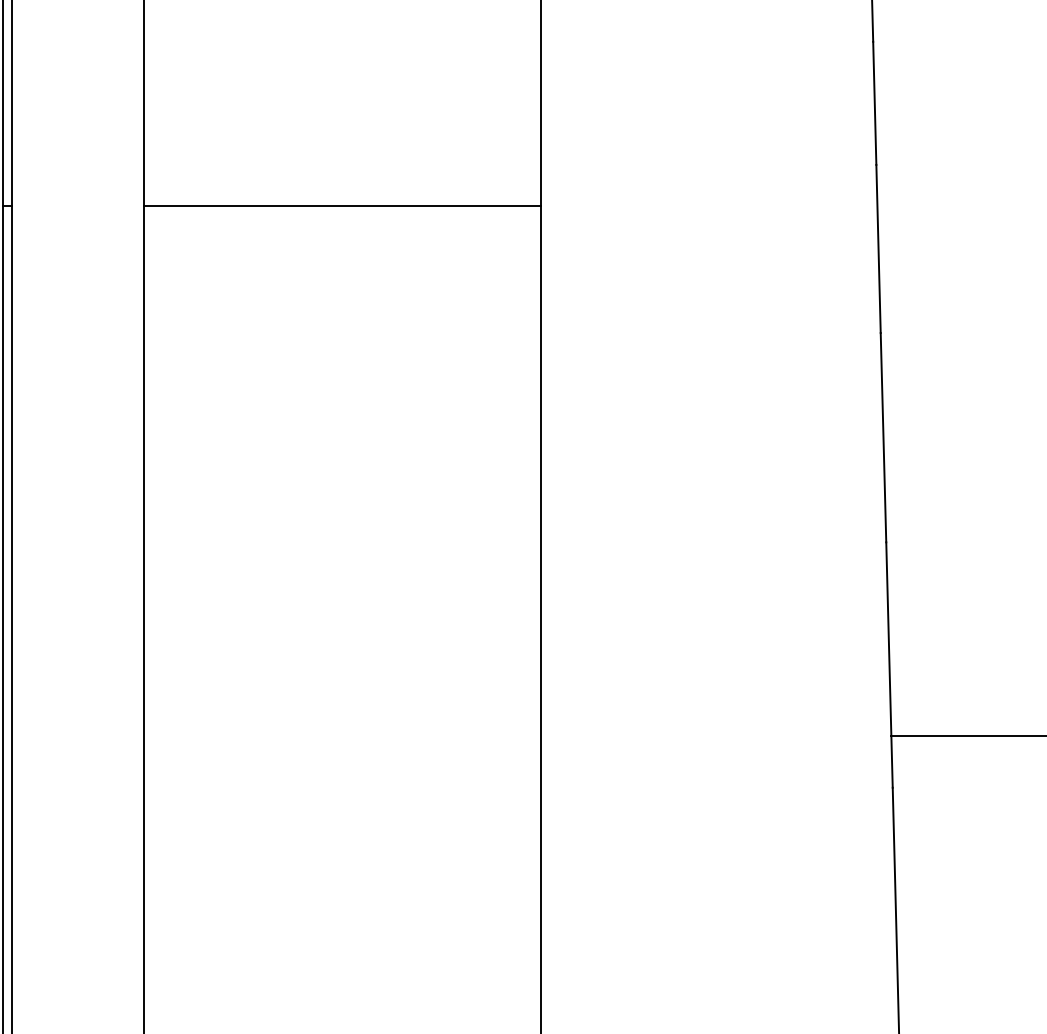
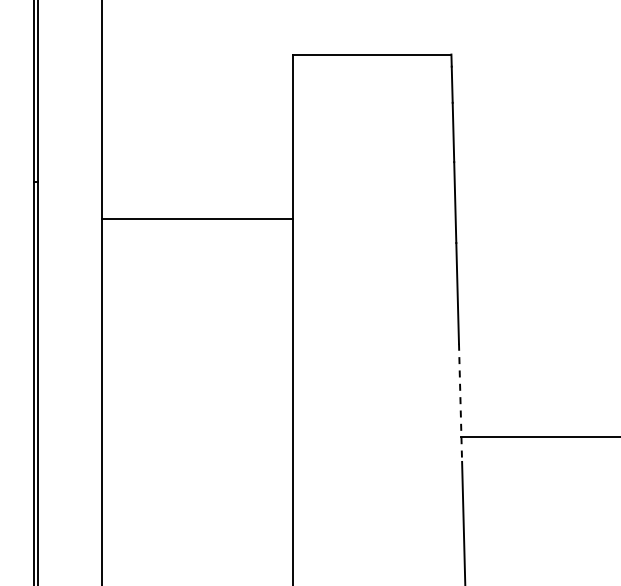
line: (340, 205) -> (196, 218), moved
line: (889, 666) -> (460, 403), solid -> dashed

